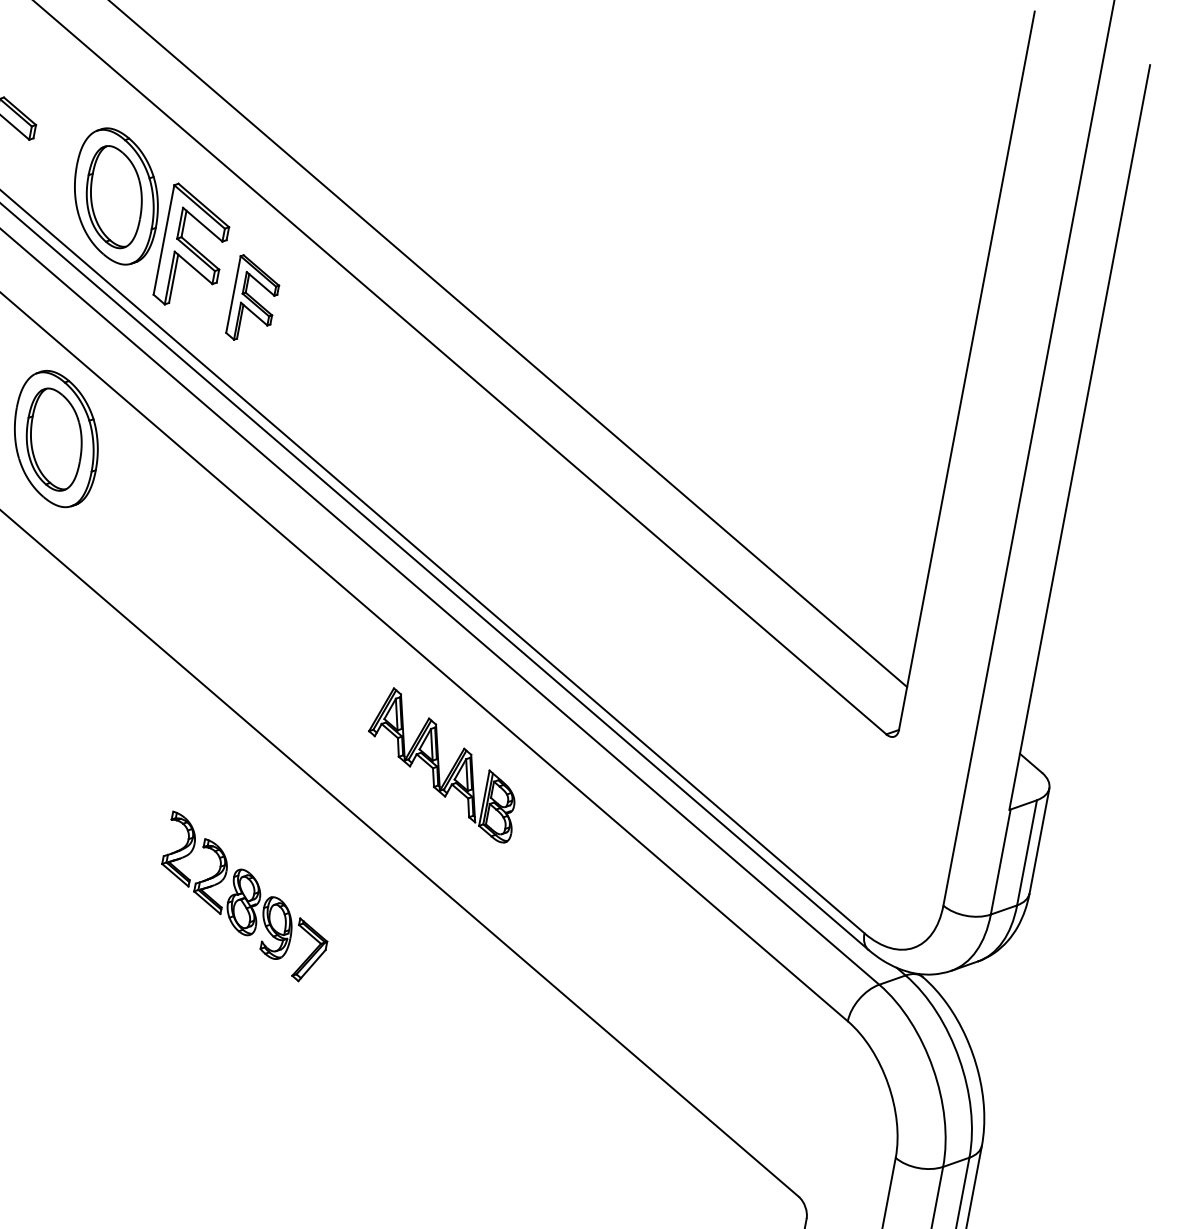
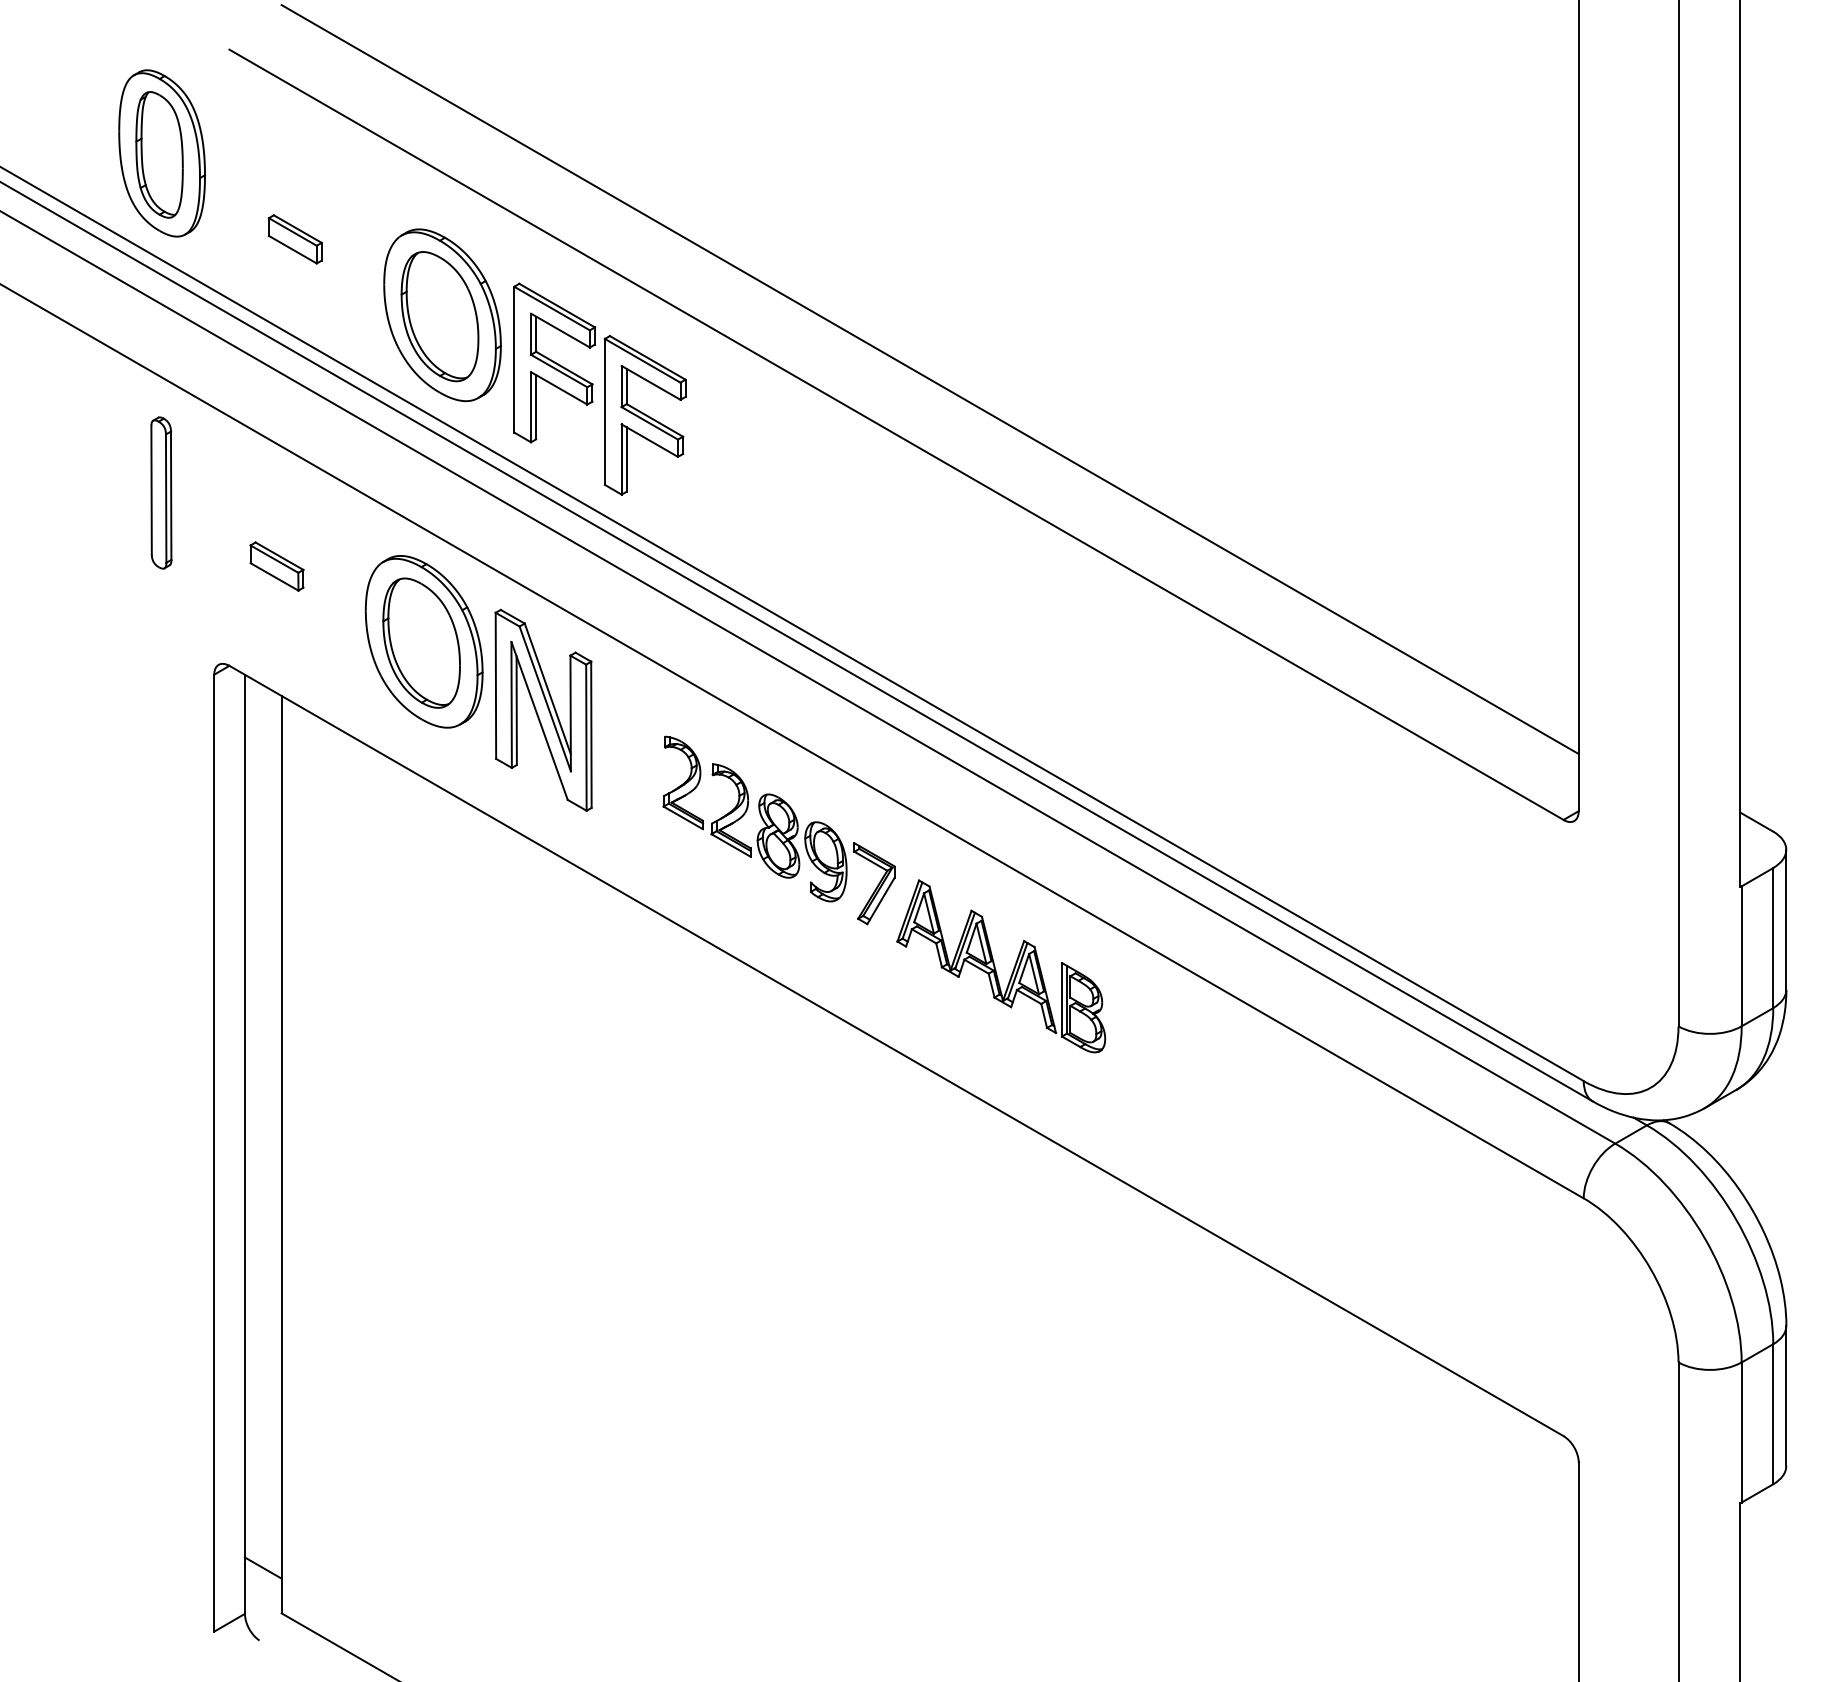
part: (253, 300) -> (644, 415), size x1.43
part: (136, 506) -> (543, 709), added
part: (245, 898) -> (778, 830), moved

